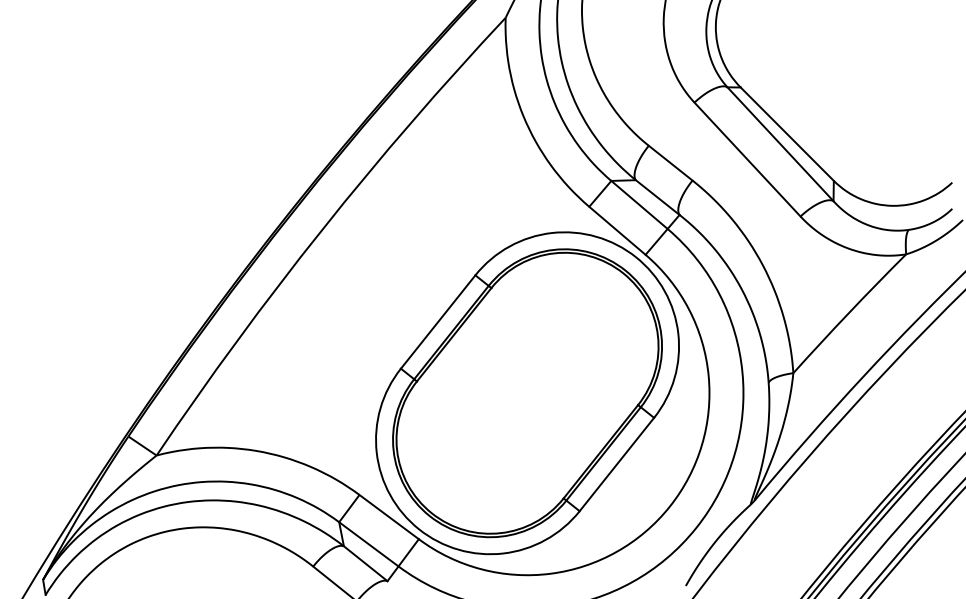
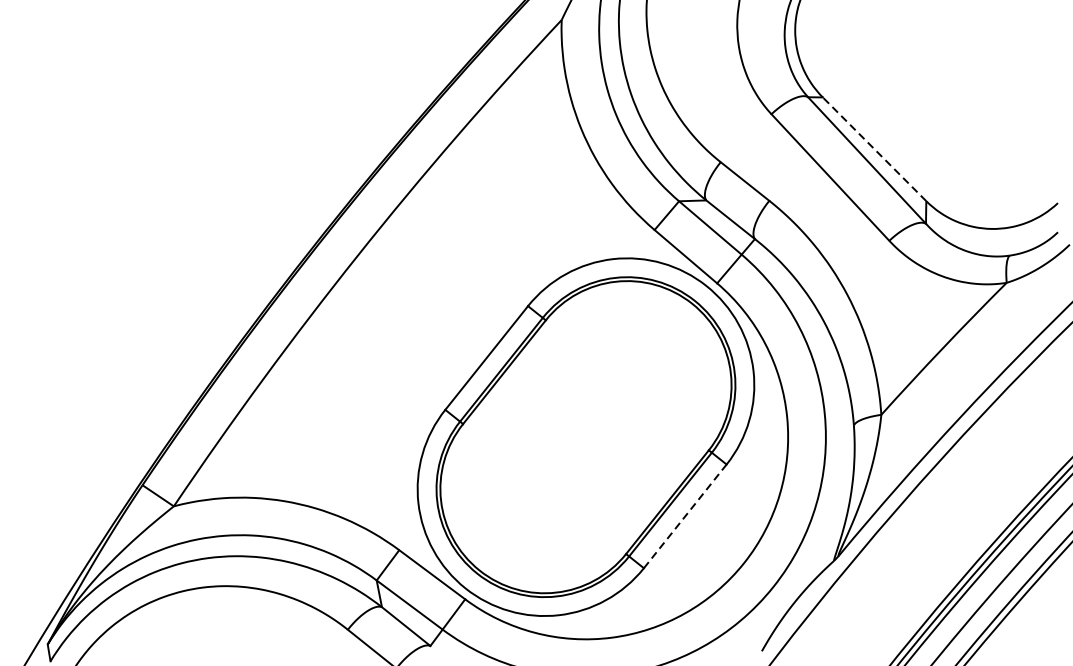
line: (787, 134) -> (874, 149), solid -> dashed
line: (616, 464) -> (684, 516), solid -> dashed

